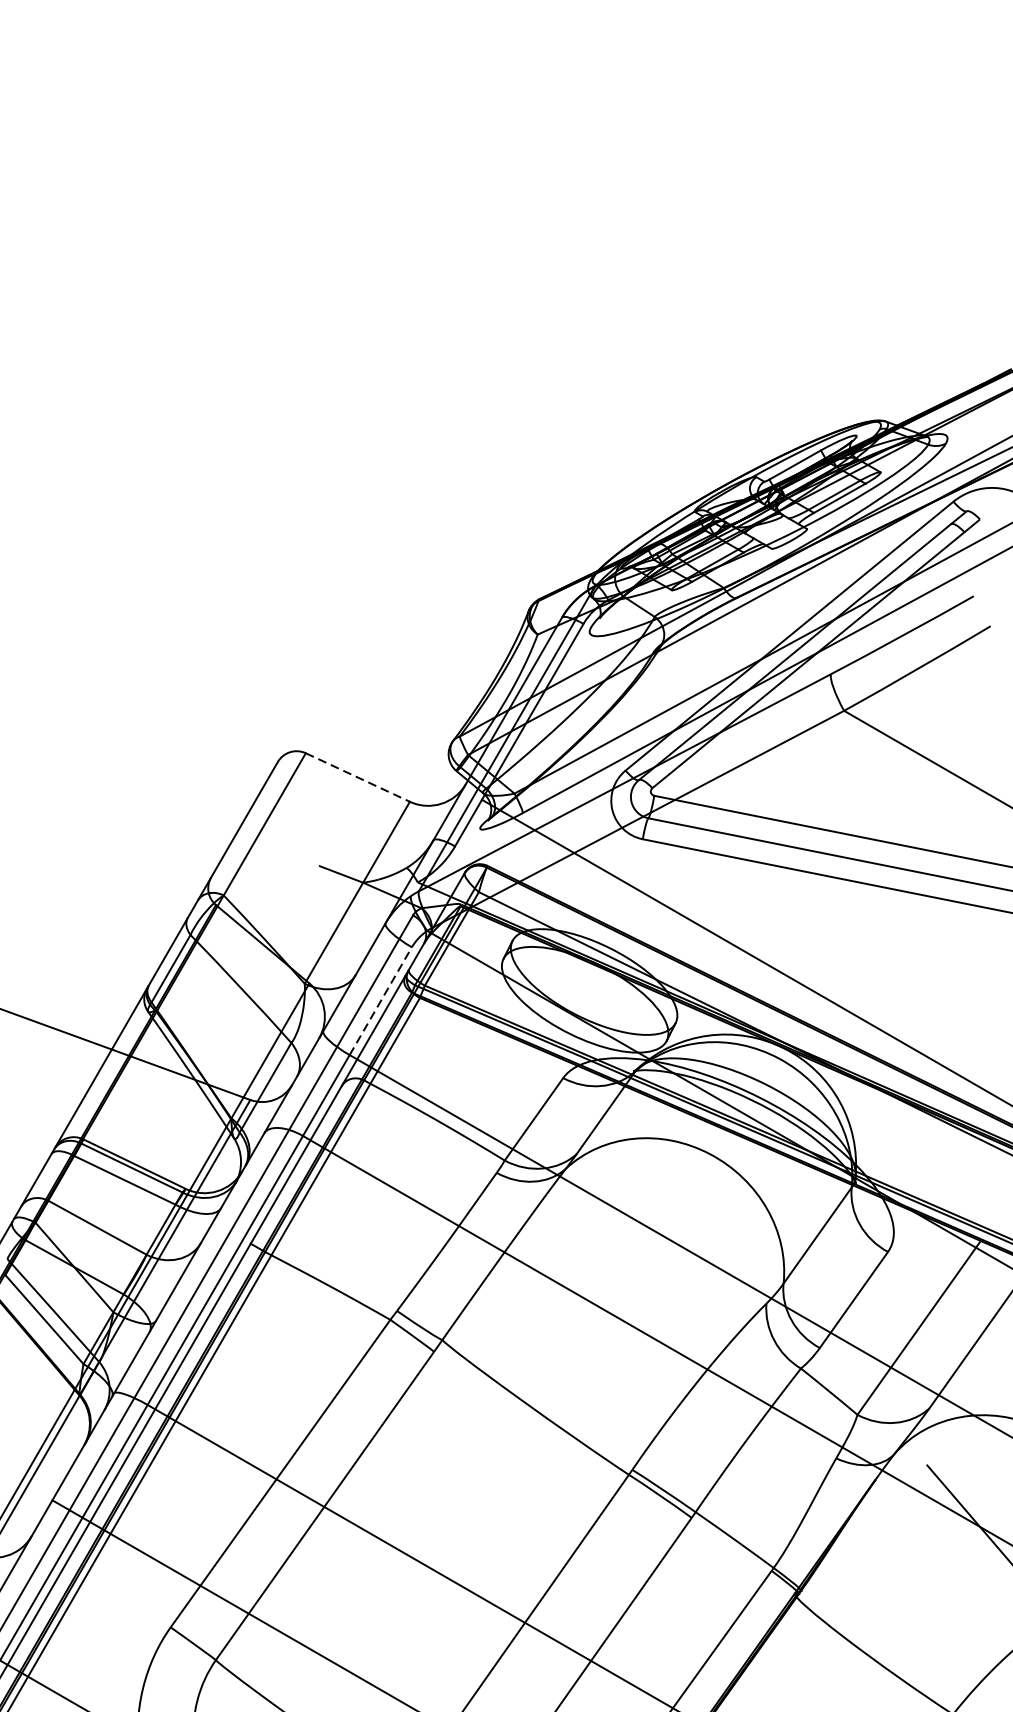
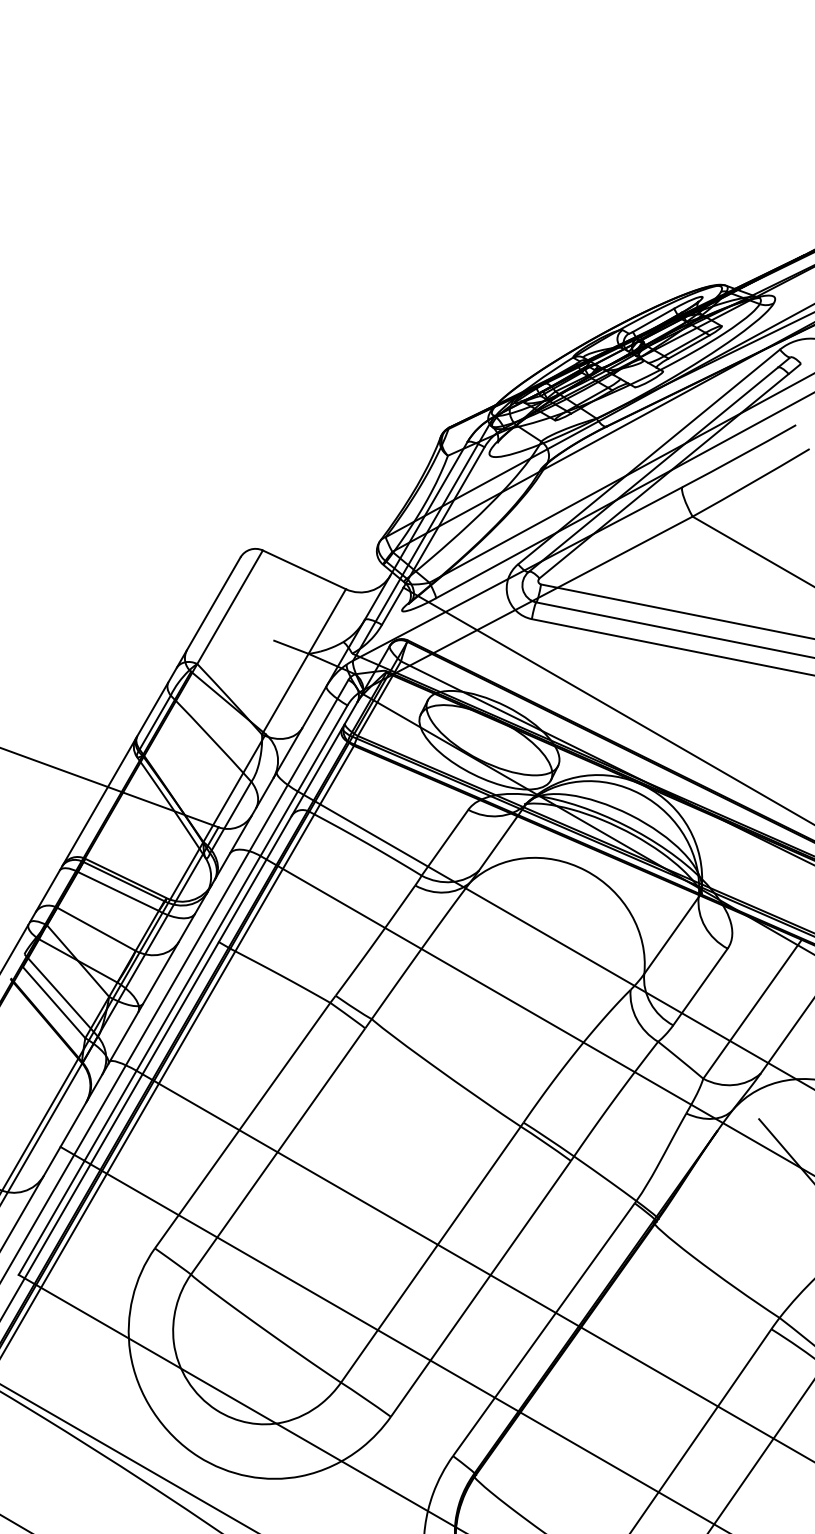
line: (358, 777) -> (304, 569), dashed -> solid
line: (380, 1001) -> (322, 748), dashed -> solid

